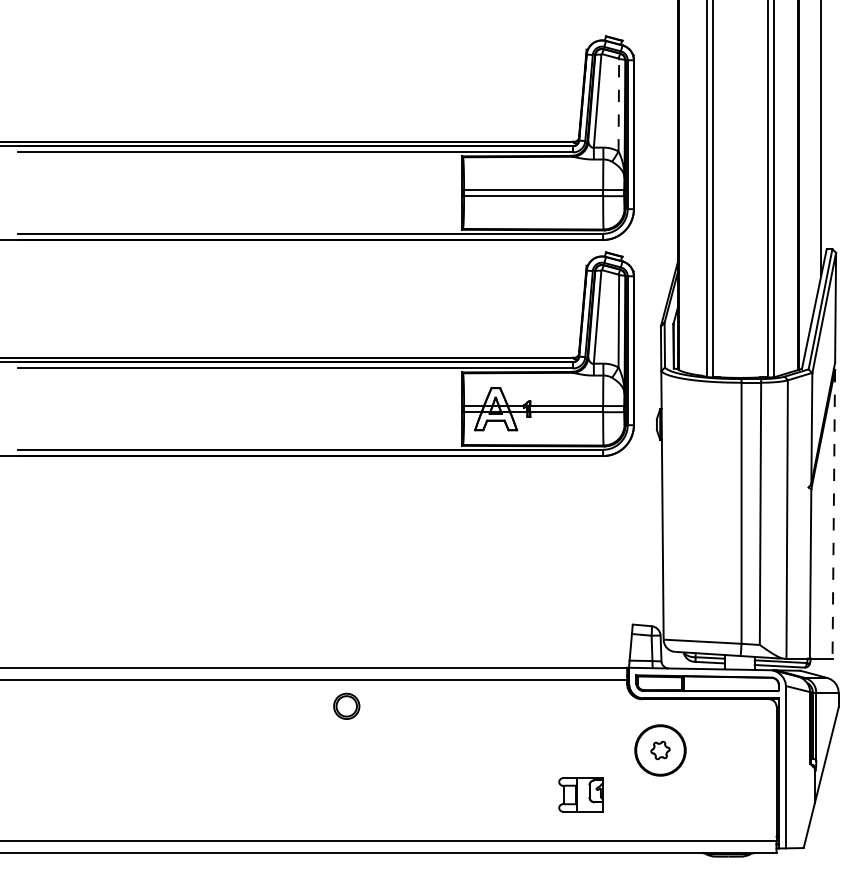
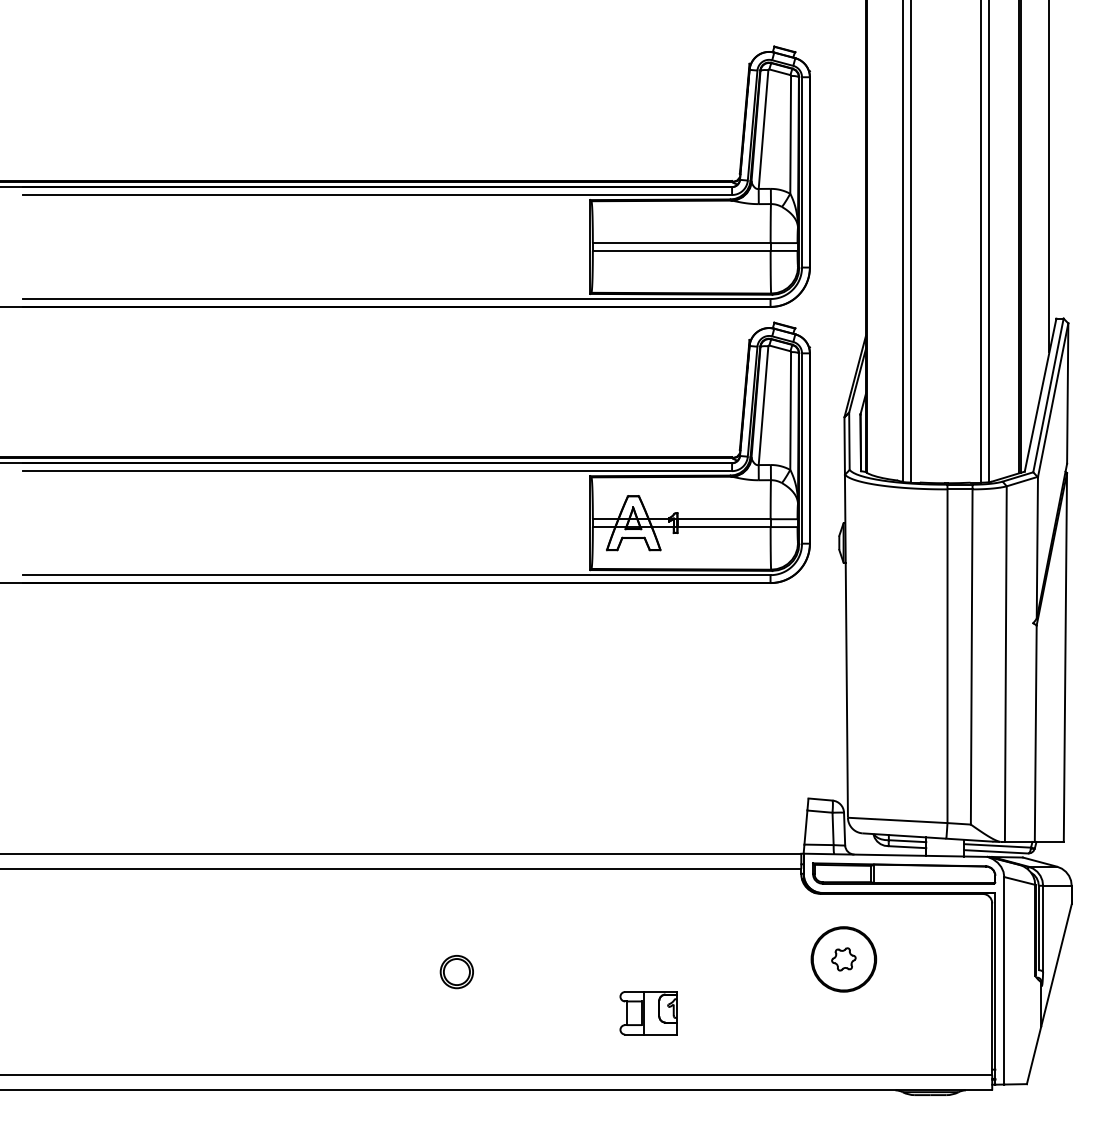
line: (618, 105) -> (790, 134), dashed -> solid
line: (833, 515) -> (1065, 658), dashed -> solid
part: (346, 706) -> (456, 972), moved
part: (581, 795) -> (648, 1013), moved

